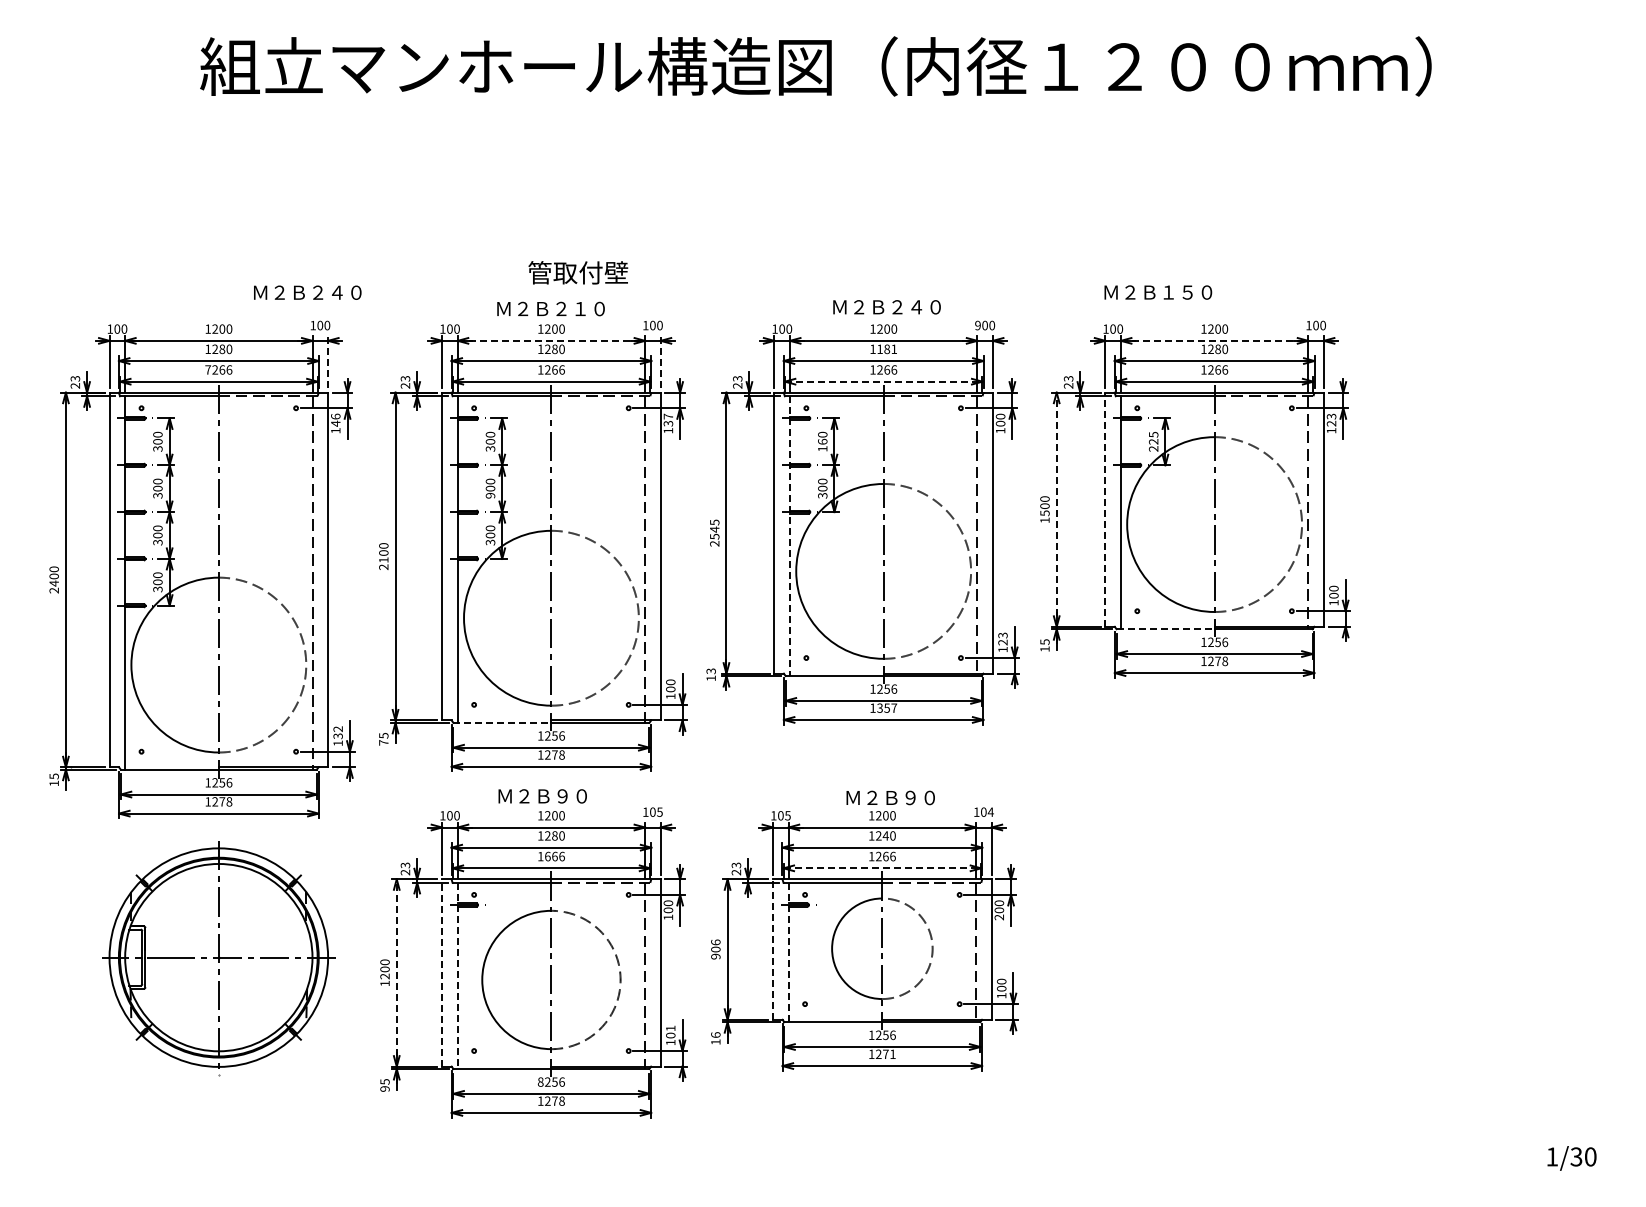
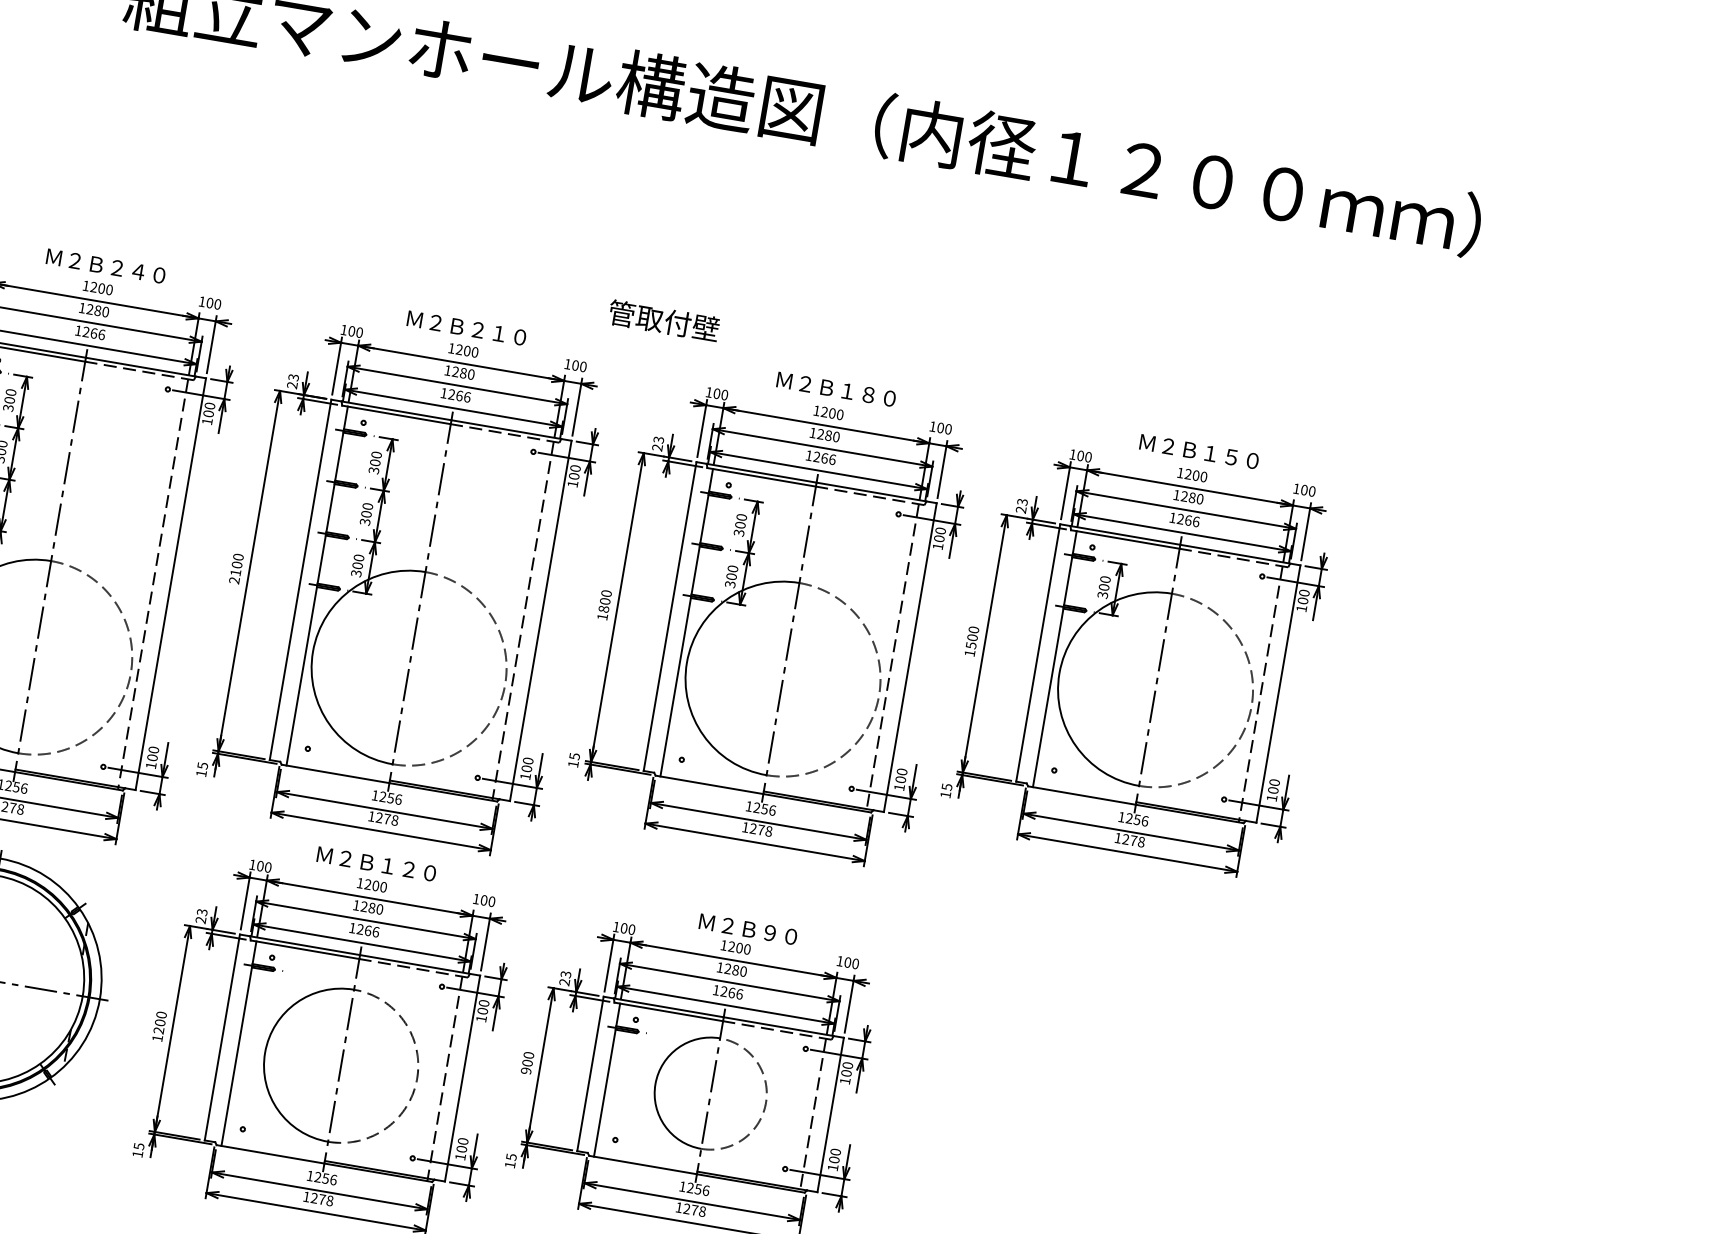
text: (578, 272) -> (664, 320), moved
text: (307, 292) -> (105, 265), moved
text: (1158, 292) -> (1199, 451), moved
text: (907, 307) -> (858, 393), Ｍ２Ｂ２４０ -> Ｍ２Ｂ１８０
text: (977, 325) -> (932, 426), 900 -> 100
line: (551, 340) -> (461, 362), dashed -> solid
line: (1214, 340) -> (1190, 487), dashed -> solid
text: (887, 349) -> (828, 435), 1181 -> 1280
line: (328, 362) -> (212, 345), dashed -> solid
line: (660, 362) -> (577, 407), dashed -> solid
text: (208, 369) -> (78, 330), 7266 -> 1266
line: (883, 381) -> (818, 470), dashed -> solid
text: (335, 419) -> (209, 409), 146 -> 100
text: (668, 419) -> (575, 471), 137 -> 100
text: (1331, 419) -> (1303, 596), 123 -> 100
text: (1153, 441) -> (1104, 587), 225 -> 300
text: (822, 444) -> (739, 528), 160 -> 300
text: (490, 495) -> (365, 521), 900 -> 300
line: (1056, 509) -> (984, 643), dashed -> solid
line: (1105, 509) -> (1038, 652), dashed -> solid
text: (714, 532) -> (604, 604), 2545 -> 1800
line: (789, 536) -> (686, 623), dashed -> solid
line: (1166, 629) -> (1082, 796), dashed -> solid
text: (1002, 638) -> (901, 775), 123 -> 100
text: (710, 670) -> (574, 755), 13 -> 15
text: (887, 707) -> (761, 829), 1357 -> 1278
line: (502, 722) -> (335, 773), dashed -> solid
text: (337, 732) -> (152, 753), 132 -> 100
text: (383, 742) -> (201, 773), 75 -> 15
text: (581, 796) -> (408, 869), Ｍ２Ｂ９０ -> Ｍ２Ｂ１２０
text: (659, 811) -> (491, 900), 105 -> 100
text: (990, 811) -> (855, 963), 104 -> 100
text: (787, 815) -> (631, 929), 105 -> 100
text: (885, 835) -> (735, 969), 1240 -> 1280
text: (547, 856) -> (360, 929), 1666 -> 1266
line: (882, 868) -> (725, 1005), dashed -> solid
text: (998, 917) -> (844, 1081), 200 -> 100
text: (715, 942) -> (528, 1055), 906 -> 900
line: (773, 949) -> (590, 1073), dashed -> solid
line: (788, 952) -> (606, 1080), dashed -> solid
line: (396, 972) -> (172, 1028), dashed -> solid
line: (442, 972) -> (222, 1037), dashed -> solid
line: (457, 976) -> (238, 1044), dashed -> solid
text: (670, 1028) -> (462, 1141), 101 -> 100
text: (715, 1034) -> (511, 1156), 16 -> 15
text: (892, 1054) -> (701, 1211), 1271 -> 1278
text: (540, 1081) -> (310, 1175), 8256 -> 1256
text: (384, 1088) -> (137, 1153), 95 -> 15

